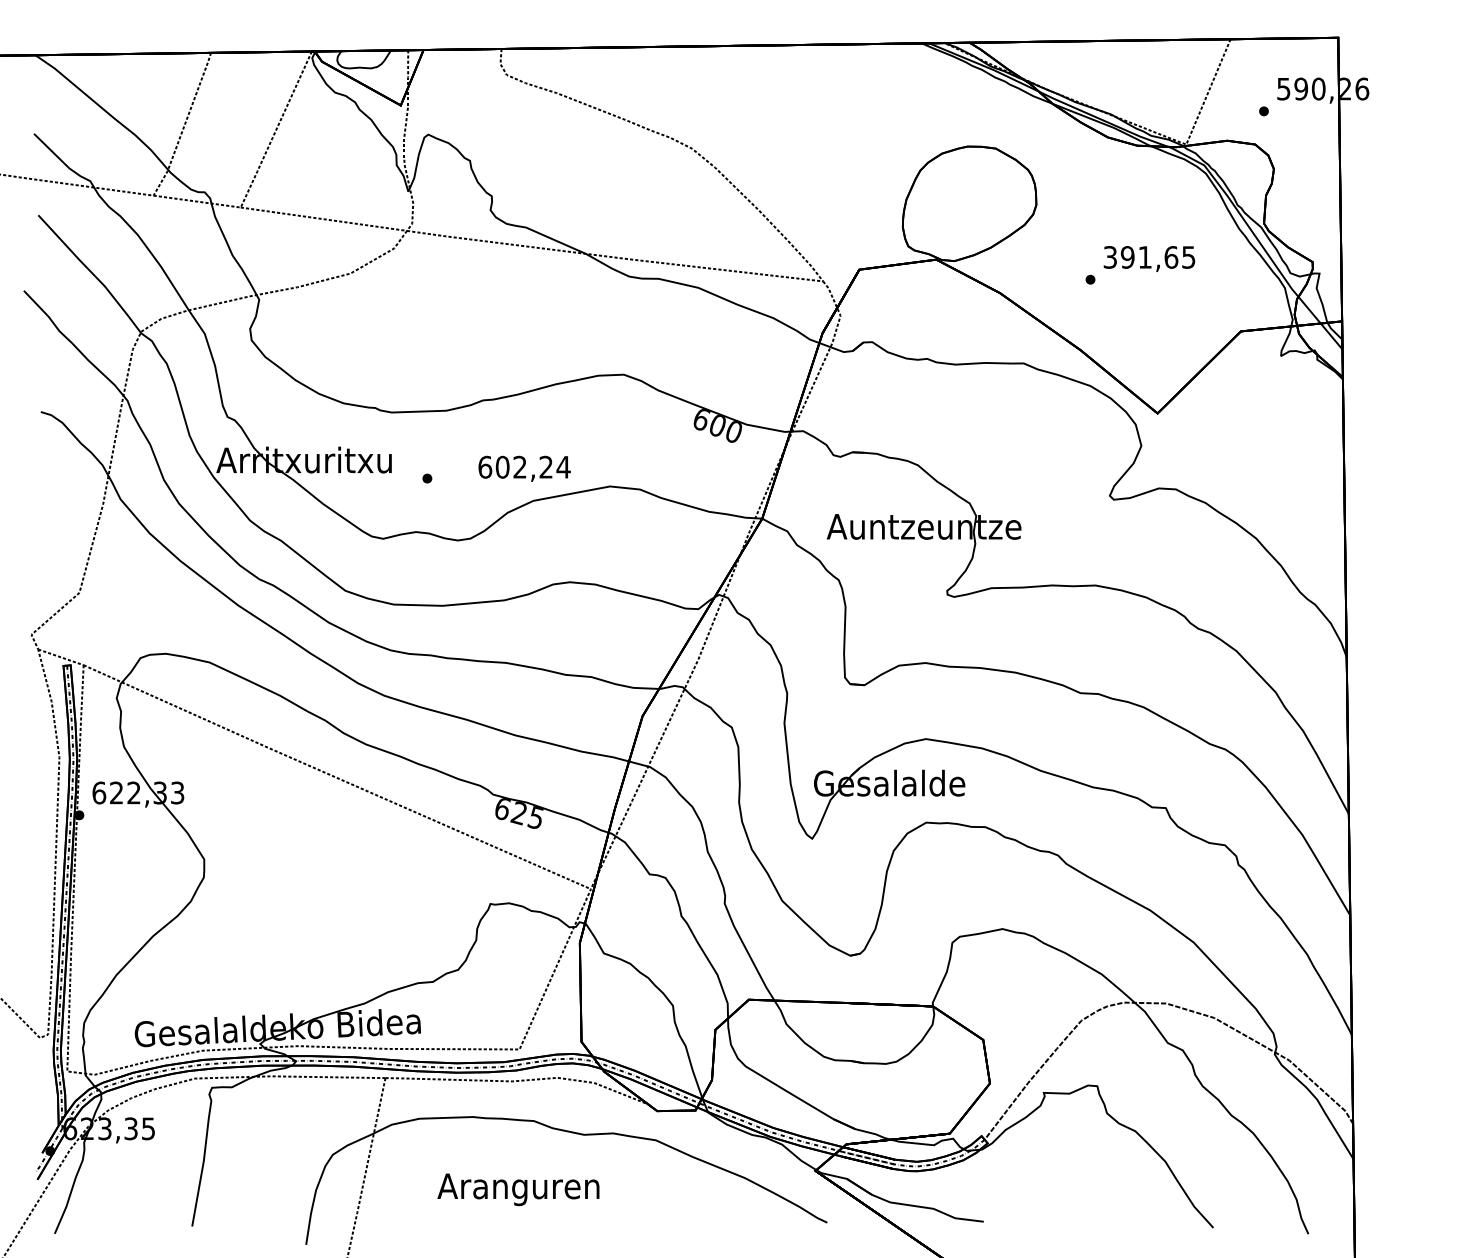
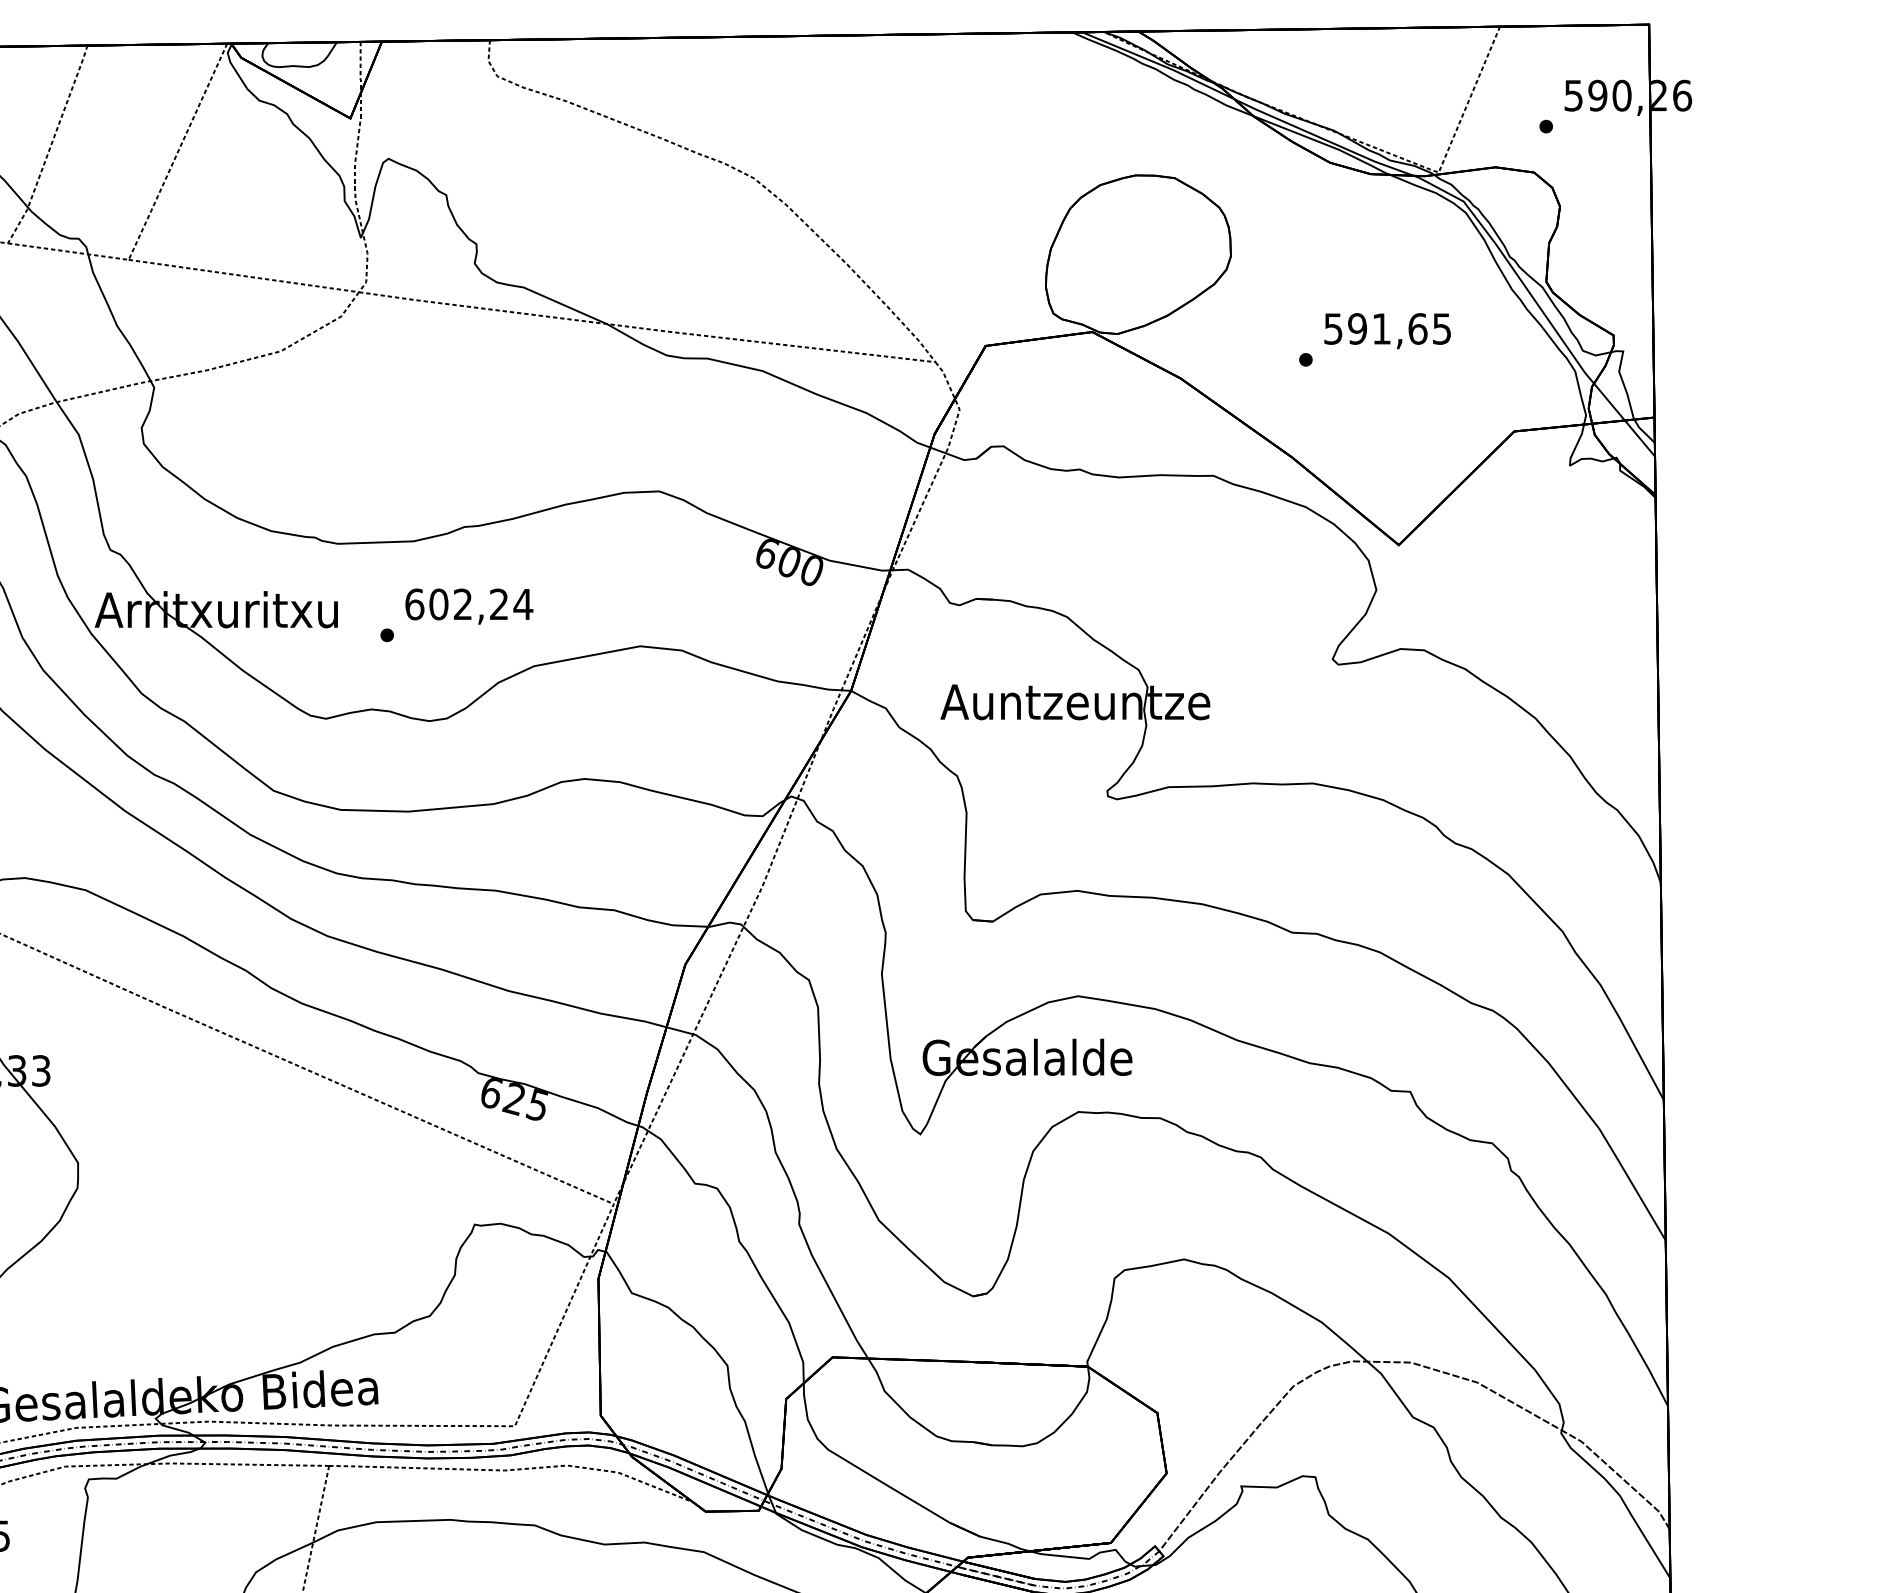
text: (1110, 257) -> (1333, 329), 391,65 -> 591,65
text: (524, 468) -> (469, 606), moved

